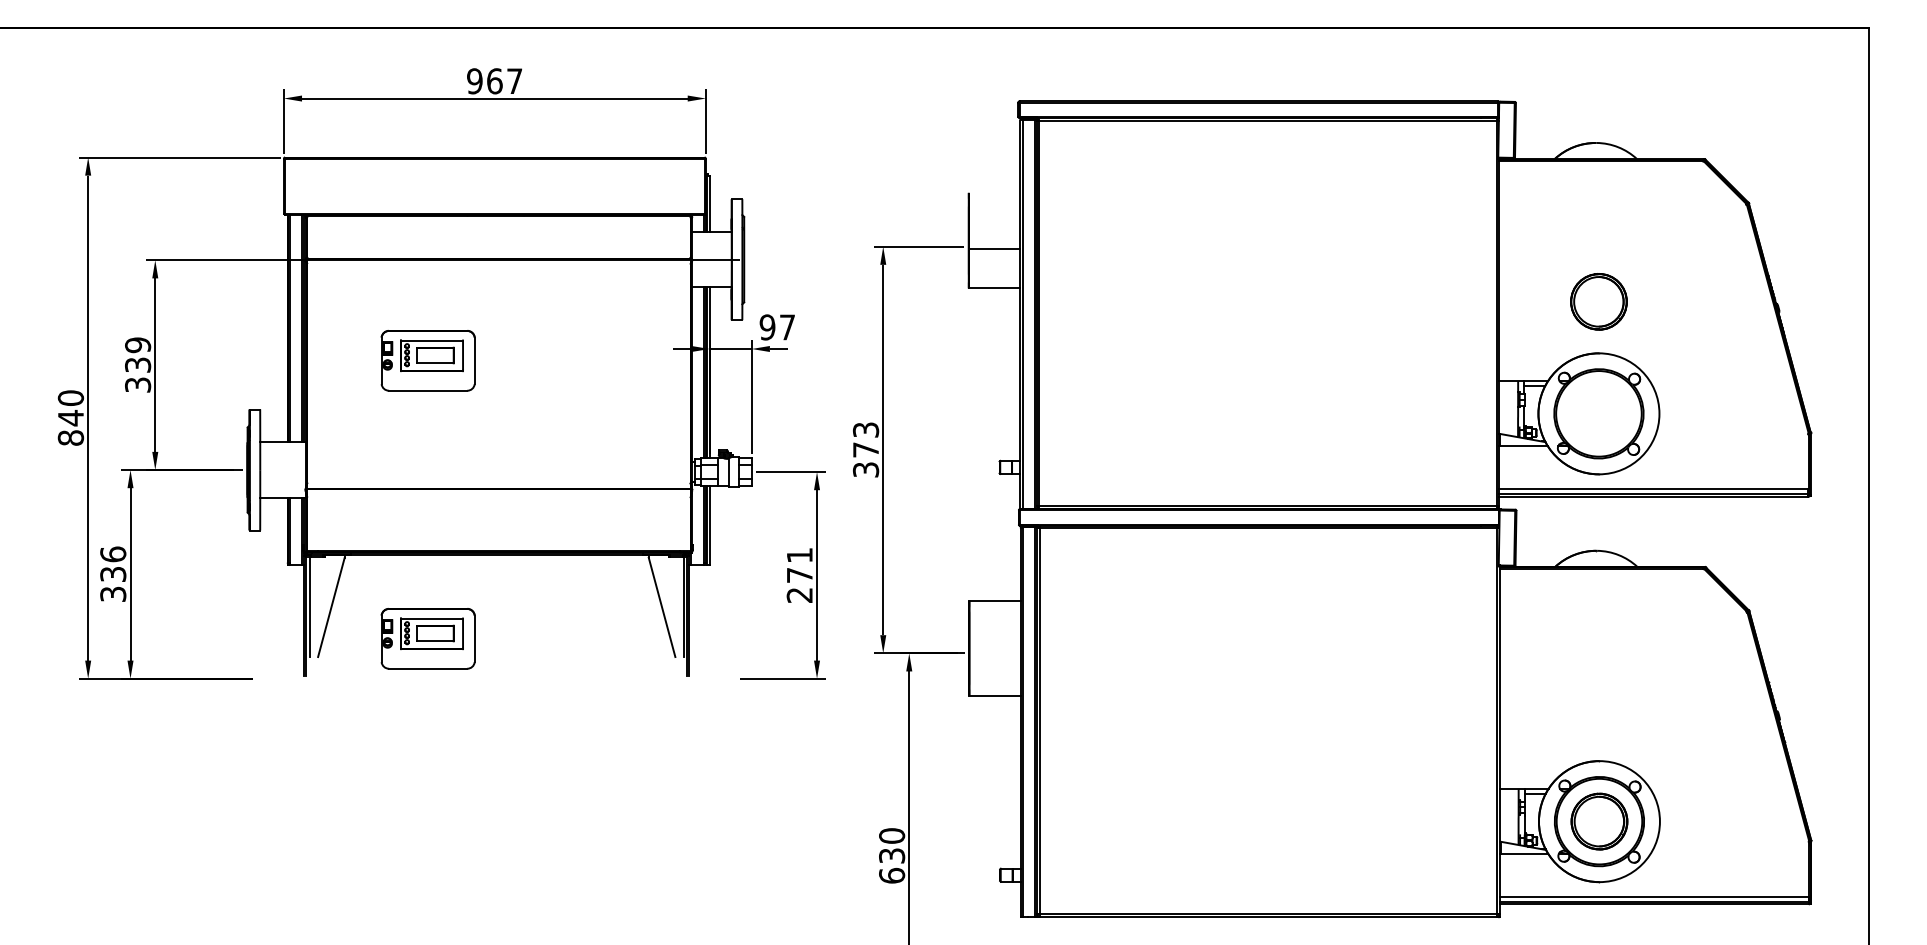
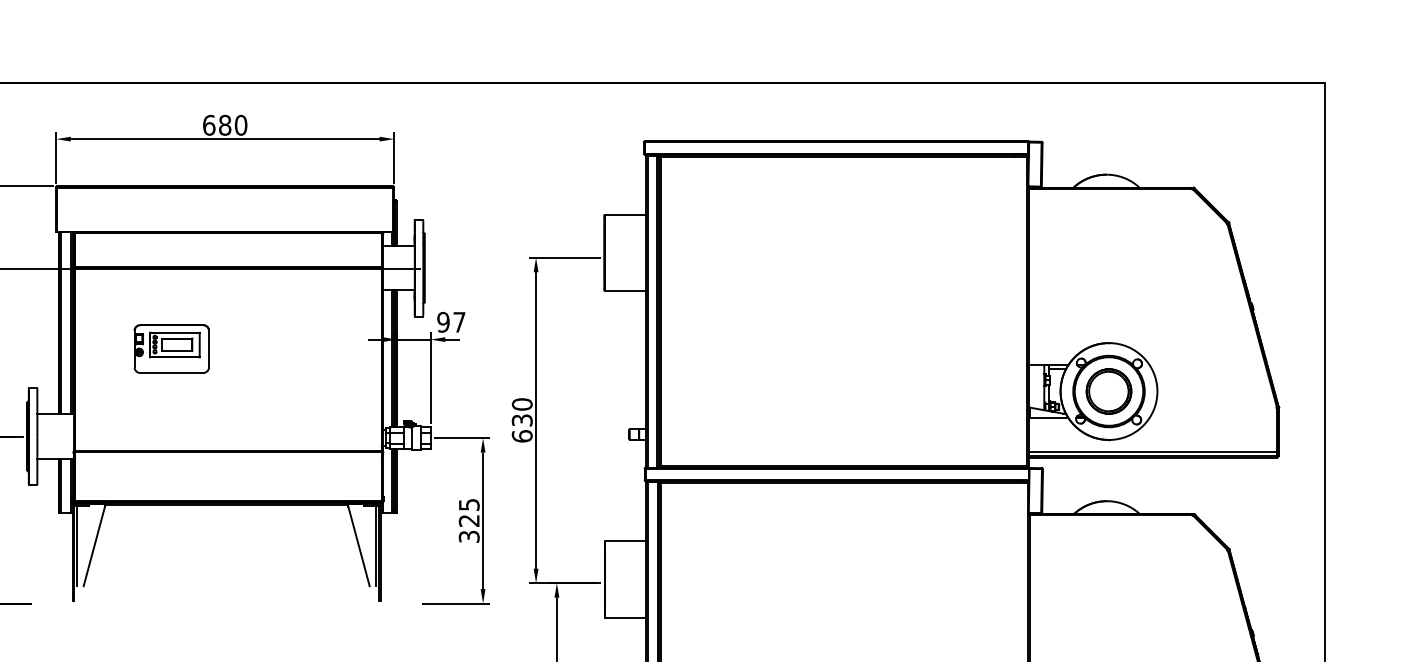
text: (494, 81) -> (224, 125), 967 -> 680
line: (994, 248) -> (625, 214), moved
part: (1598, 301) -> (1108, 391), moved
text: (865, 449) -> (521, 420), 373 -> 630
text: (799, 575) -> (469, 520), 271 -> 325
part: (427, 638) -> (171, 571), removed

